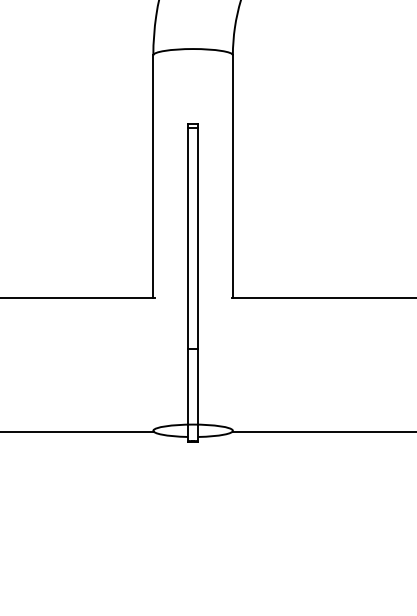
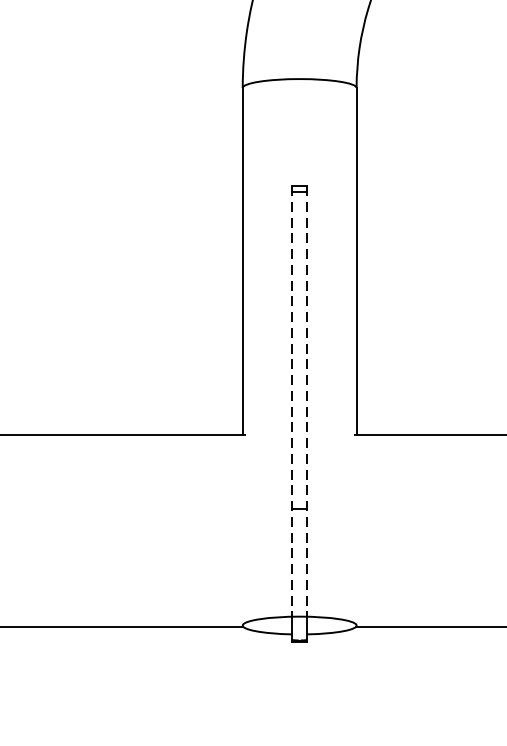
line: (187, 274) -> (291, 401), solid -> dashed
line: (198, 274) -> (307, 401), solid -> dashed

